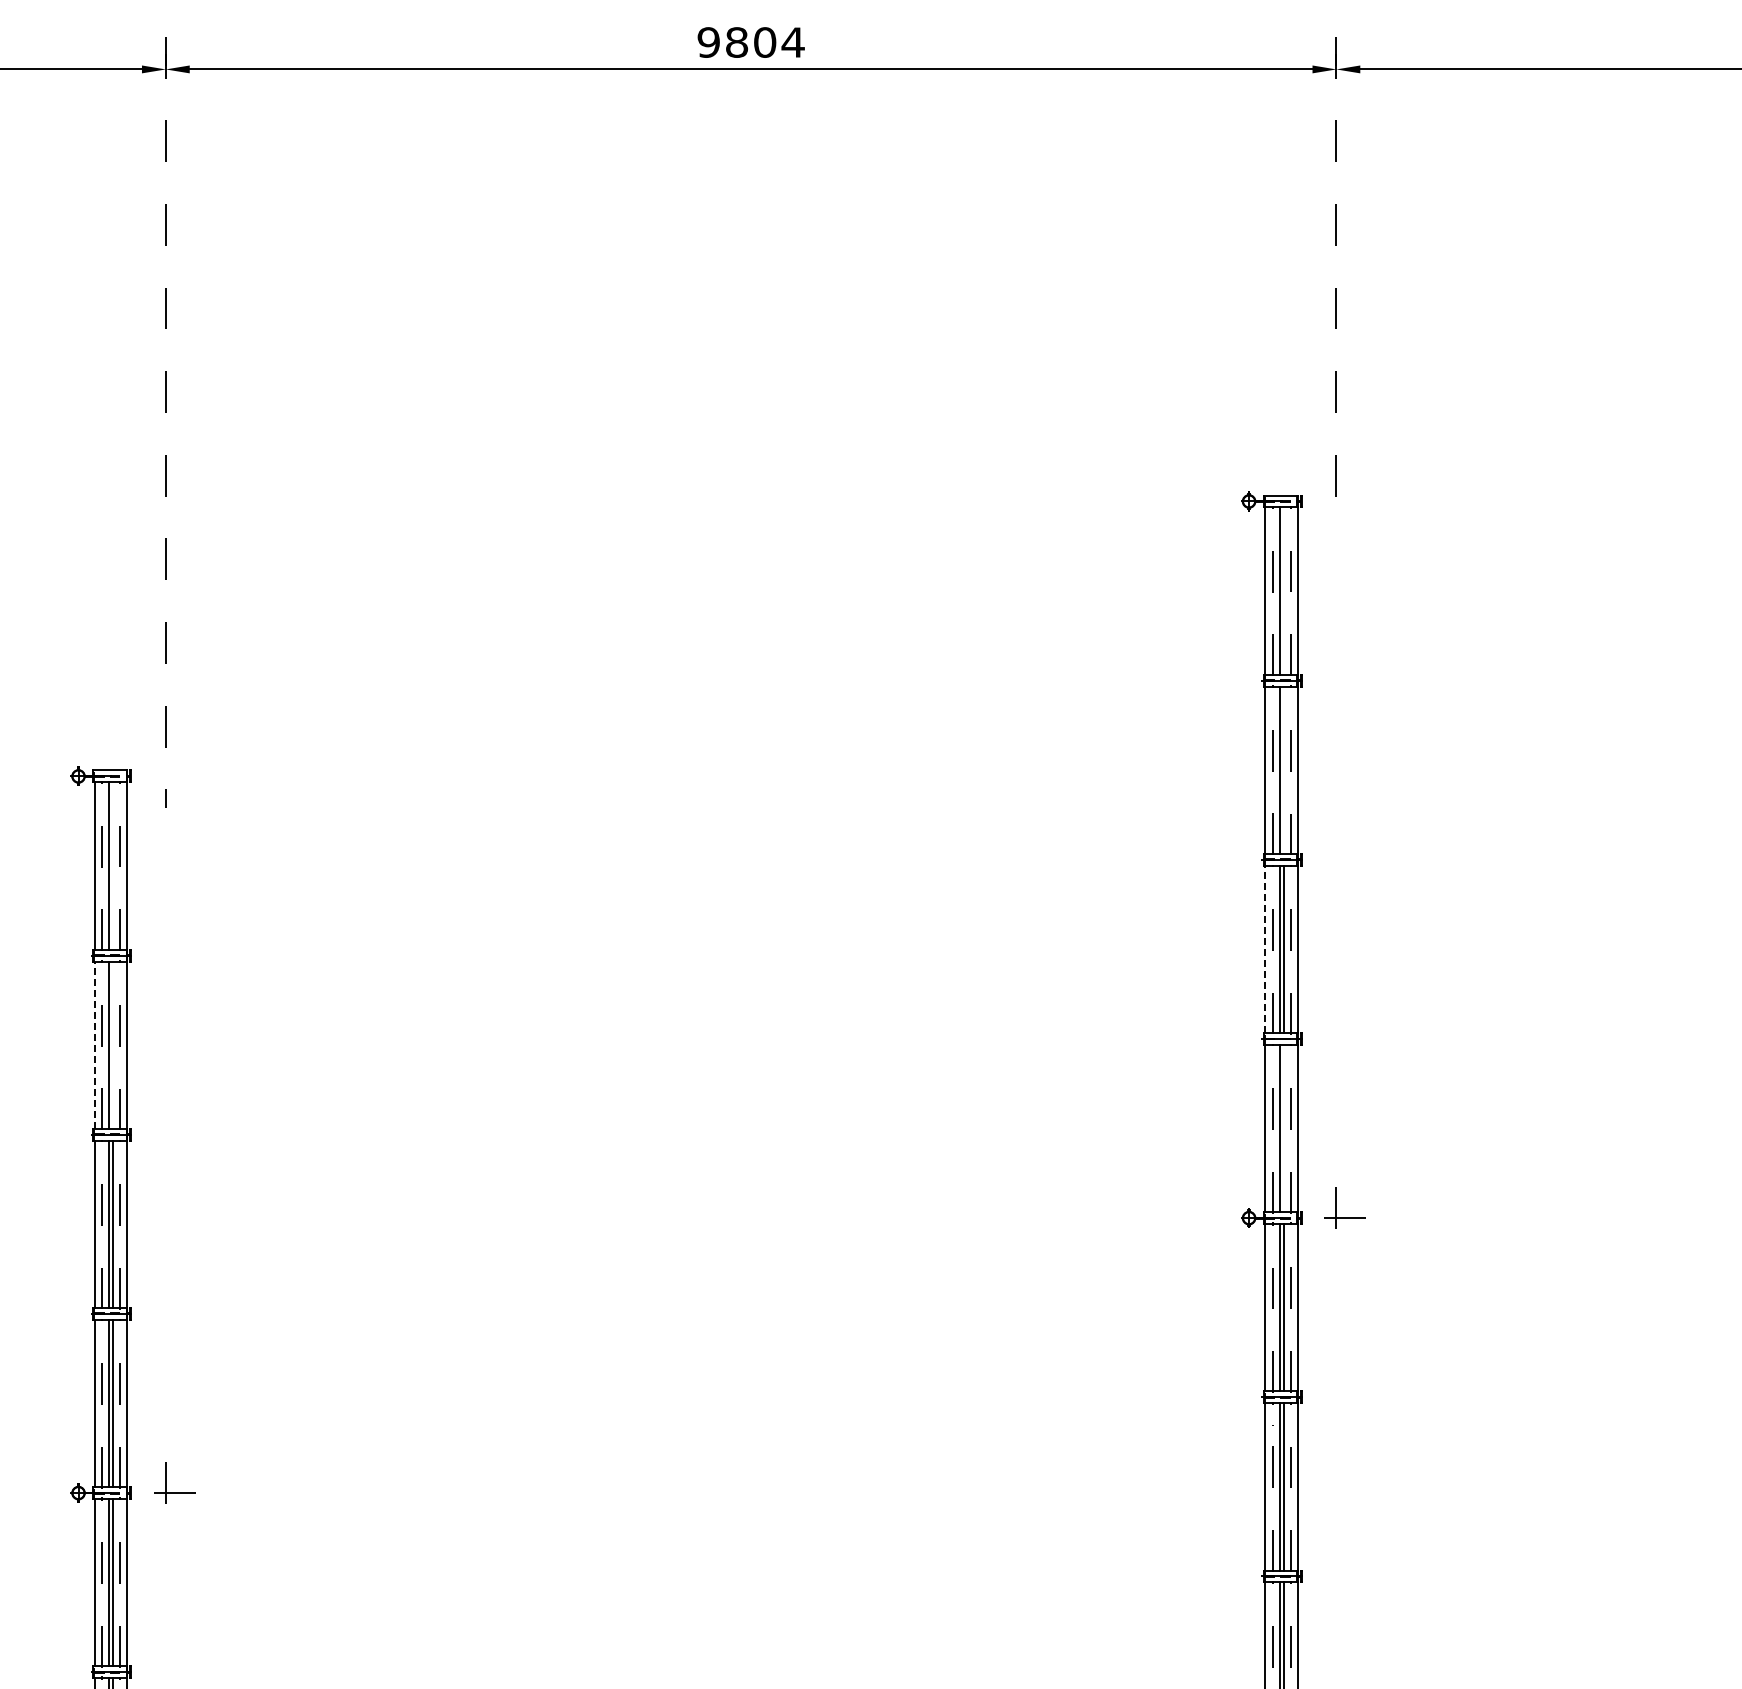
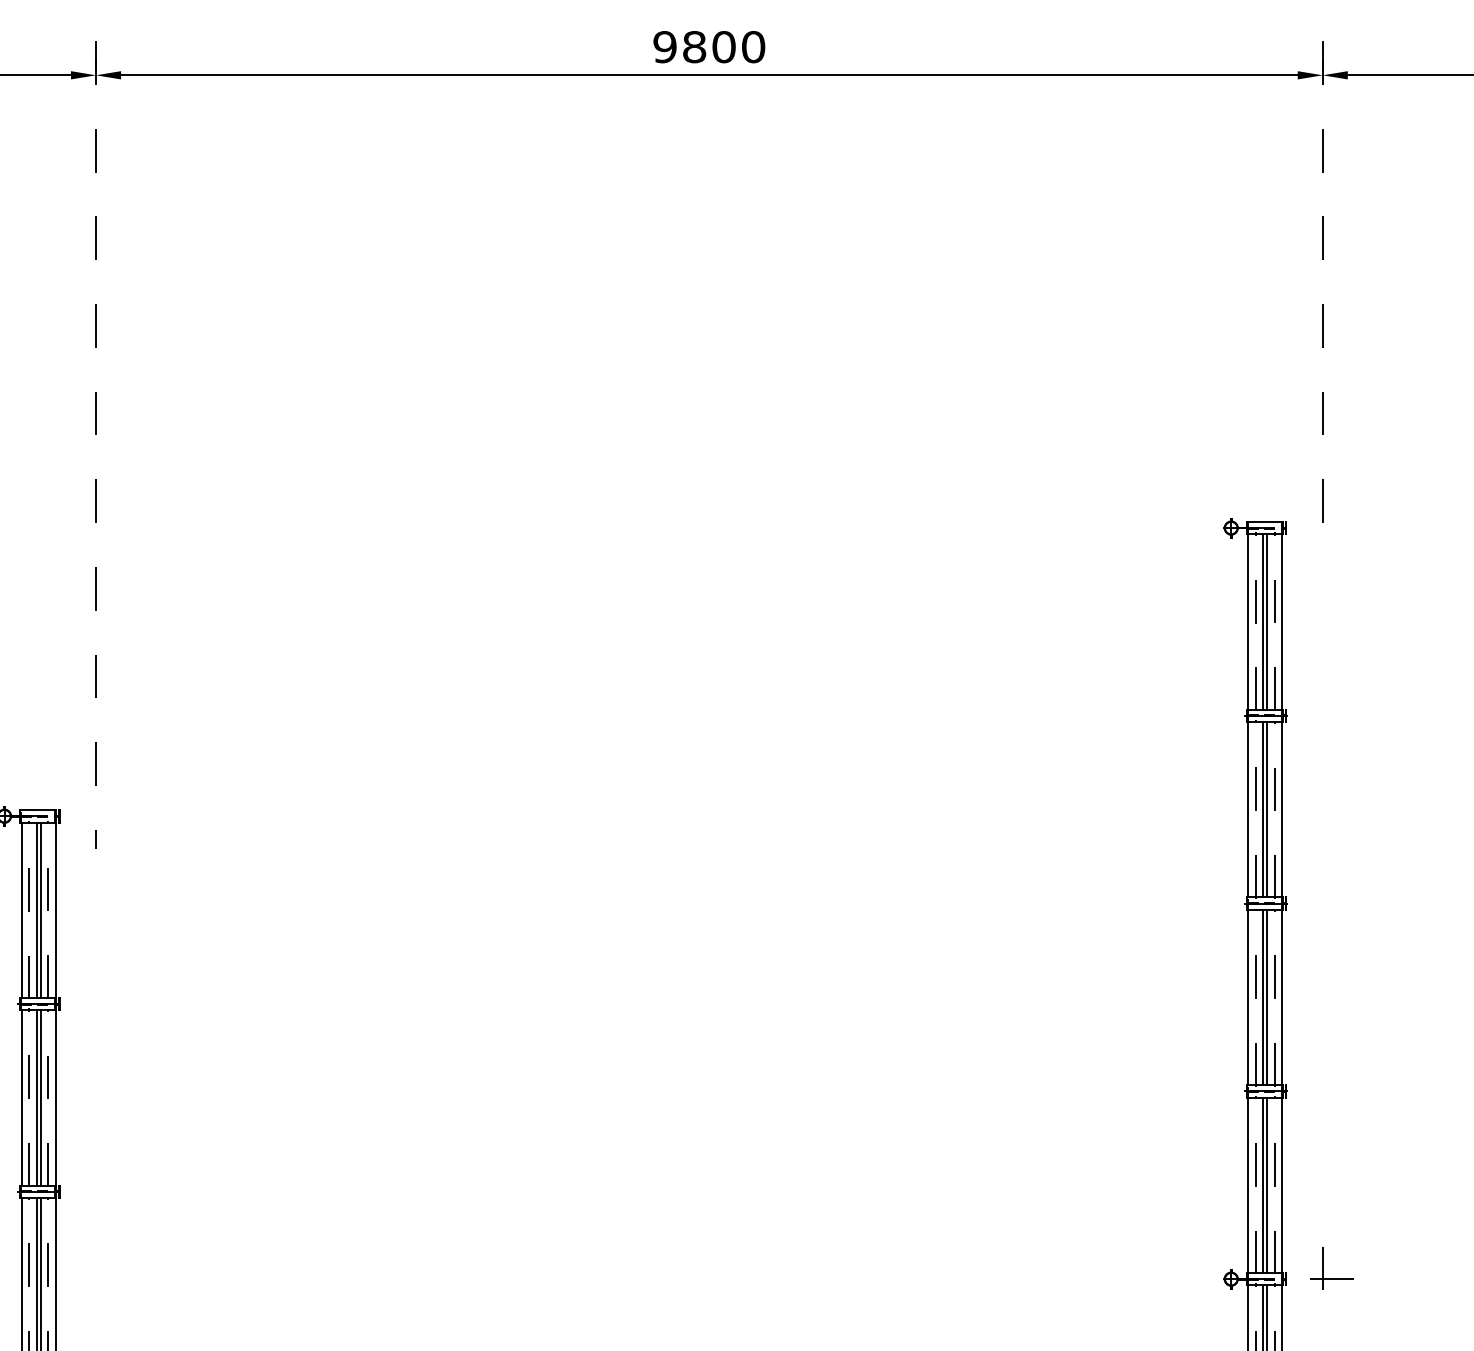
text: (792, 42) -> (752, 47), 9804 -> 9800
line: (1283, 590) -> (1267, 621), added
line: (1283, 769) -> (1267, 808), added
line: (113, 865) -> (41, 909), added
line: (1265, 949) -> (1248, 997), dashed -> solid
line: (113, 1044) -> (41, 1097), added
line: (94, 1045) -> (21, 1098), dashed -> solid
line: (1283, 1128) -> (1267, 1185), added

